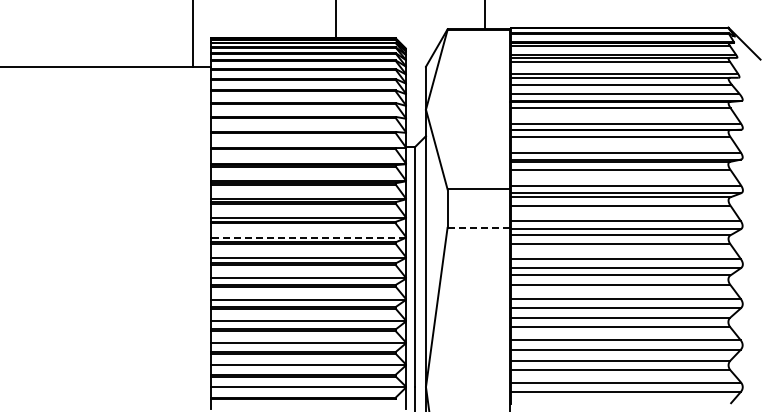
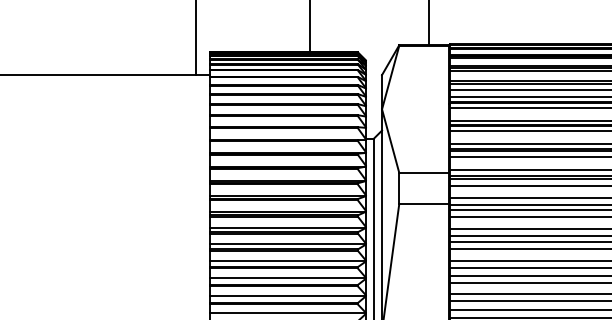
line: (478, 227) -> (424, 203), dashed -> solid
line: (308, 237) -> (288, 211), dashed -> solid

